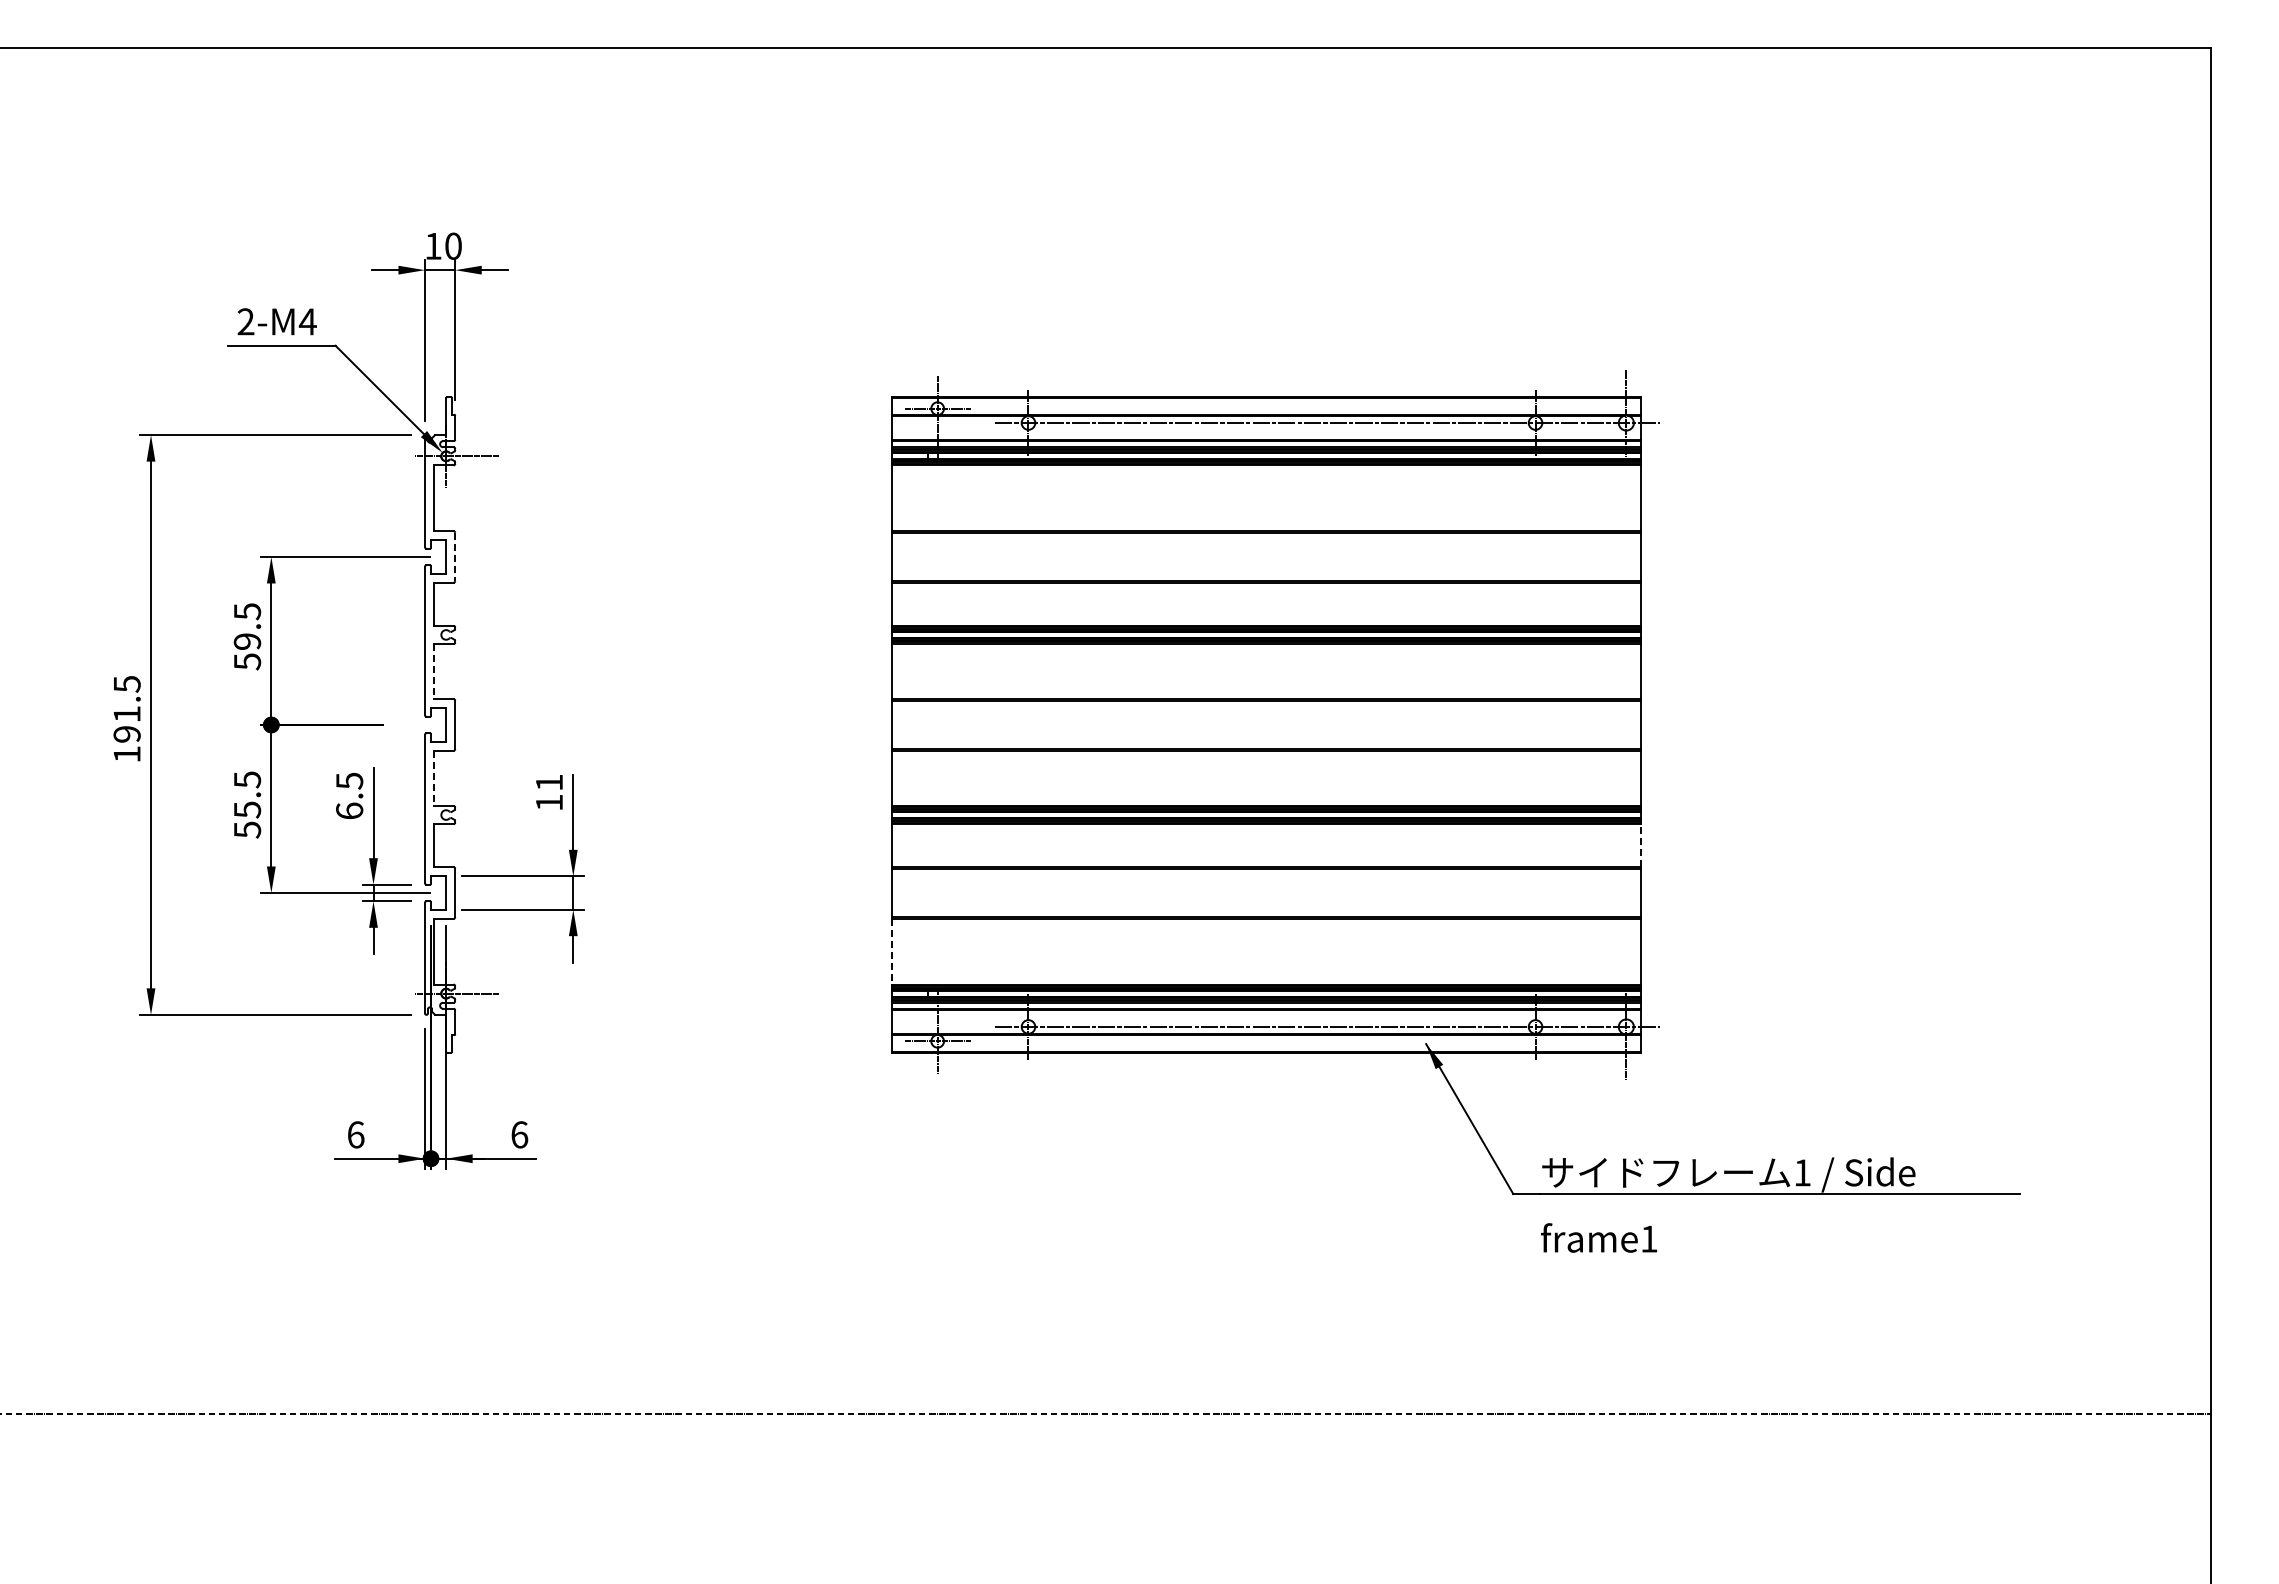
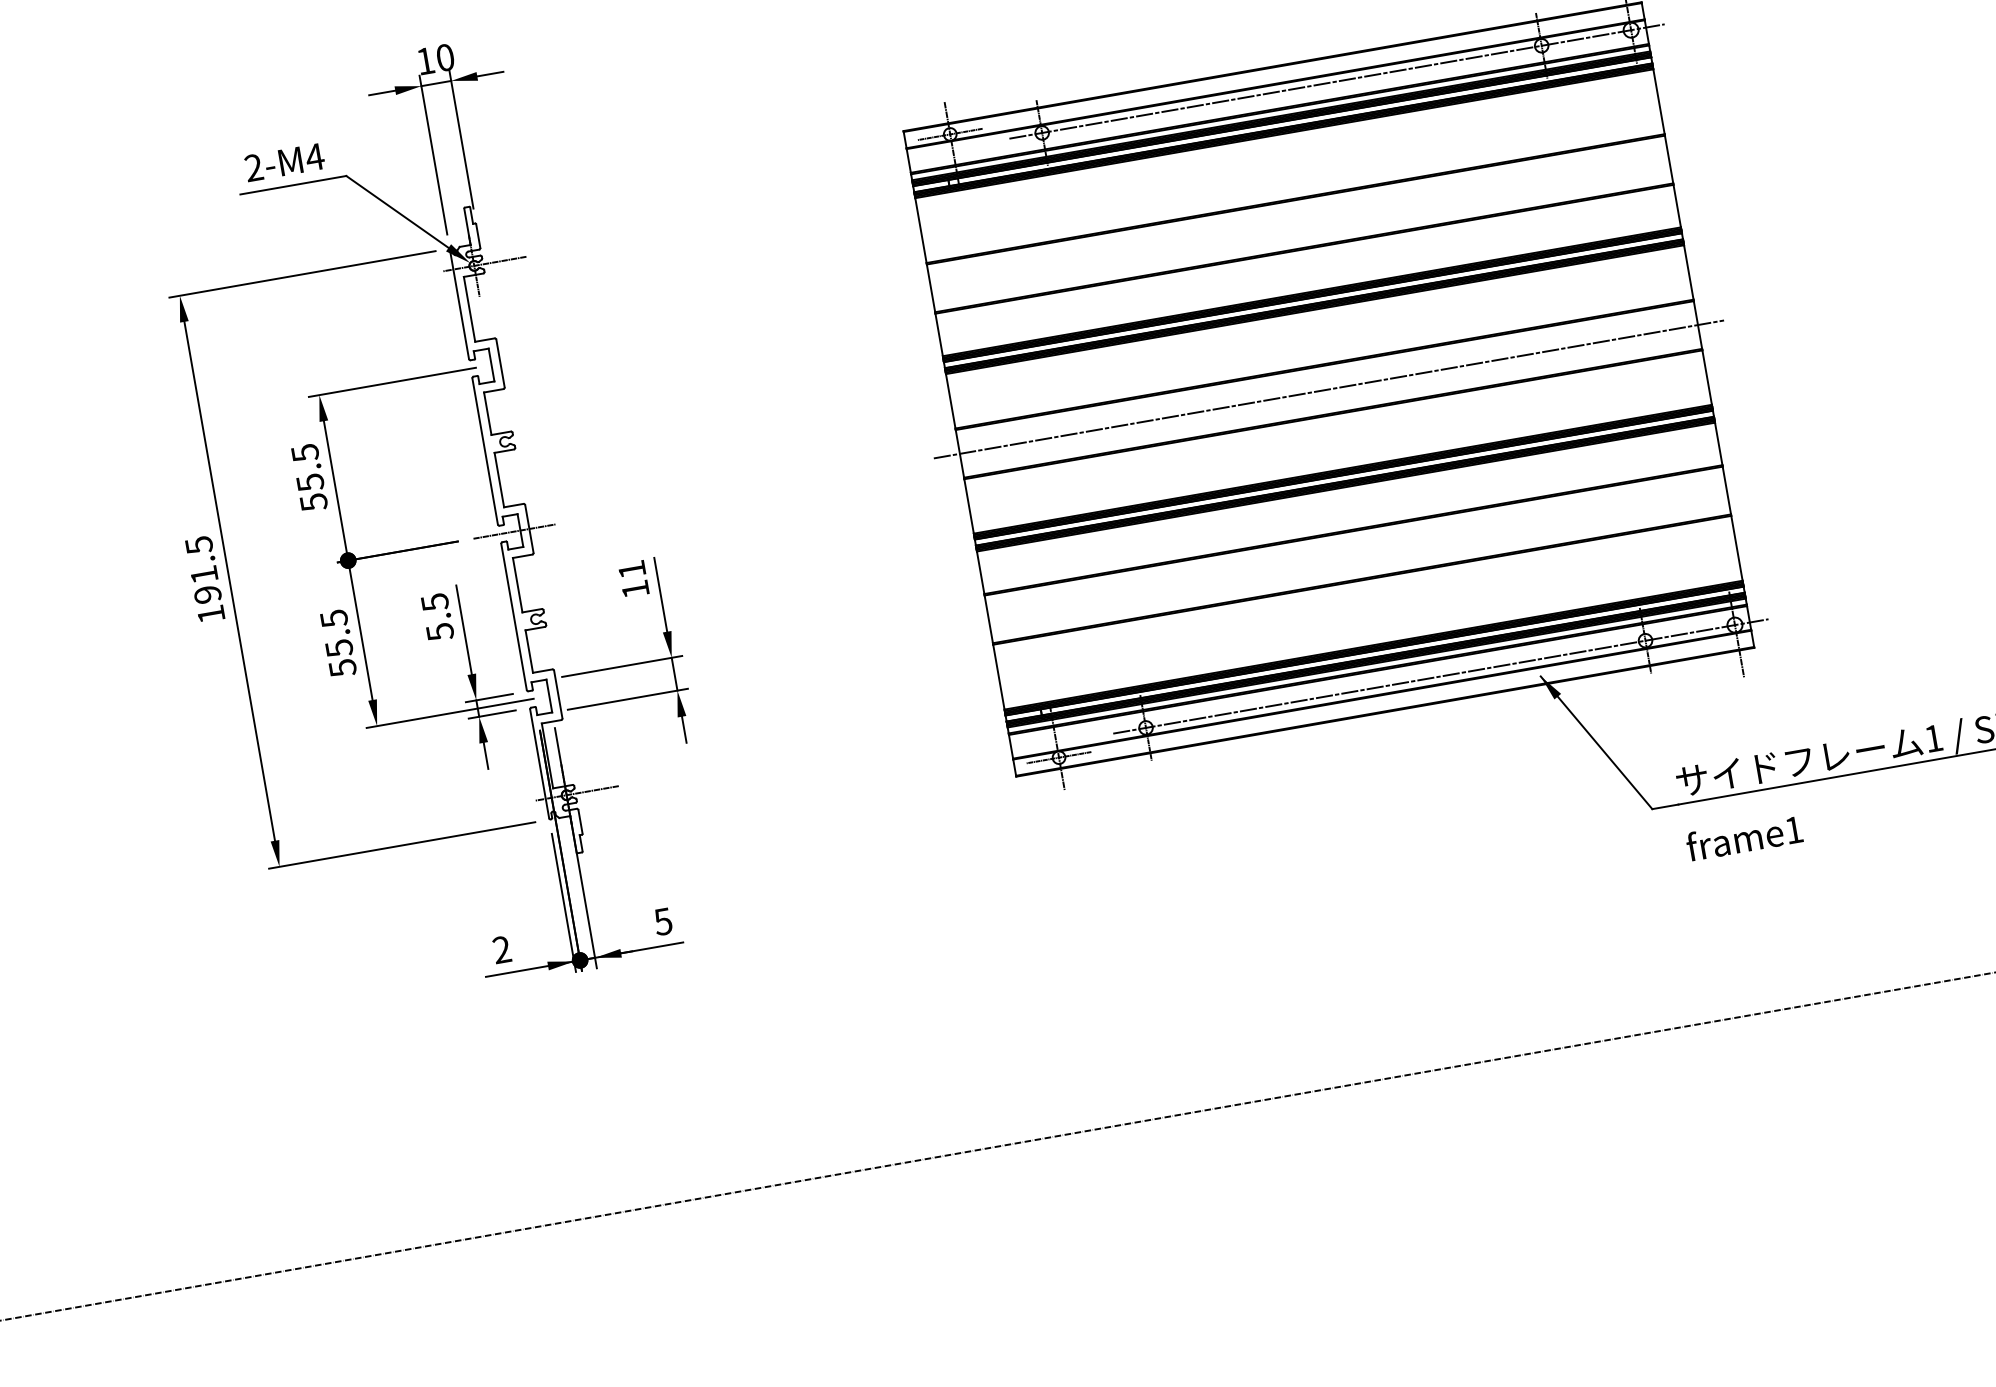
line: (455, 557) -> (500, 363), dashed -> solid
text: (247, 641) -> (310, 482), 59.5 -> 55.5
line: (434, 671) -> (499, 479), dashed -> solid
line: (439, 724) -> (513, 531), added
line: (1266, 724) -> (1328, 389), added
line: (434, 778) -> (518, 585), dashed -> solid
text: (349, 810) -> (439, 631), 6.5 -> 5.5
line: (1641, 845) -> (1718, 443), dashed -> solid
line: (892, 951) -> (999, 676), dashed -> solid
text: (355, 1134) -> (501, 949), 6 -> 2
text: (519, 1134) -> (663, 921), 6 -> 5

